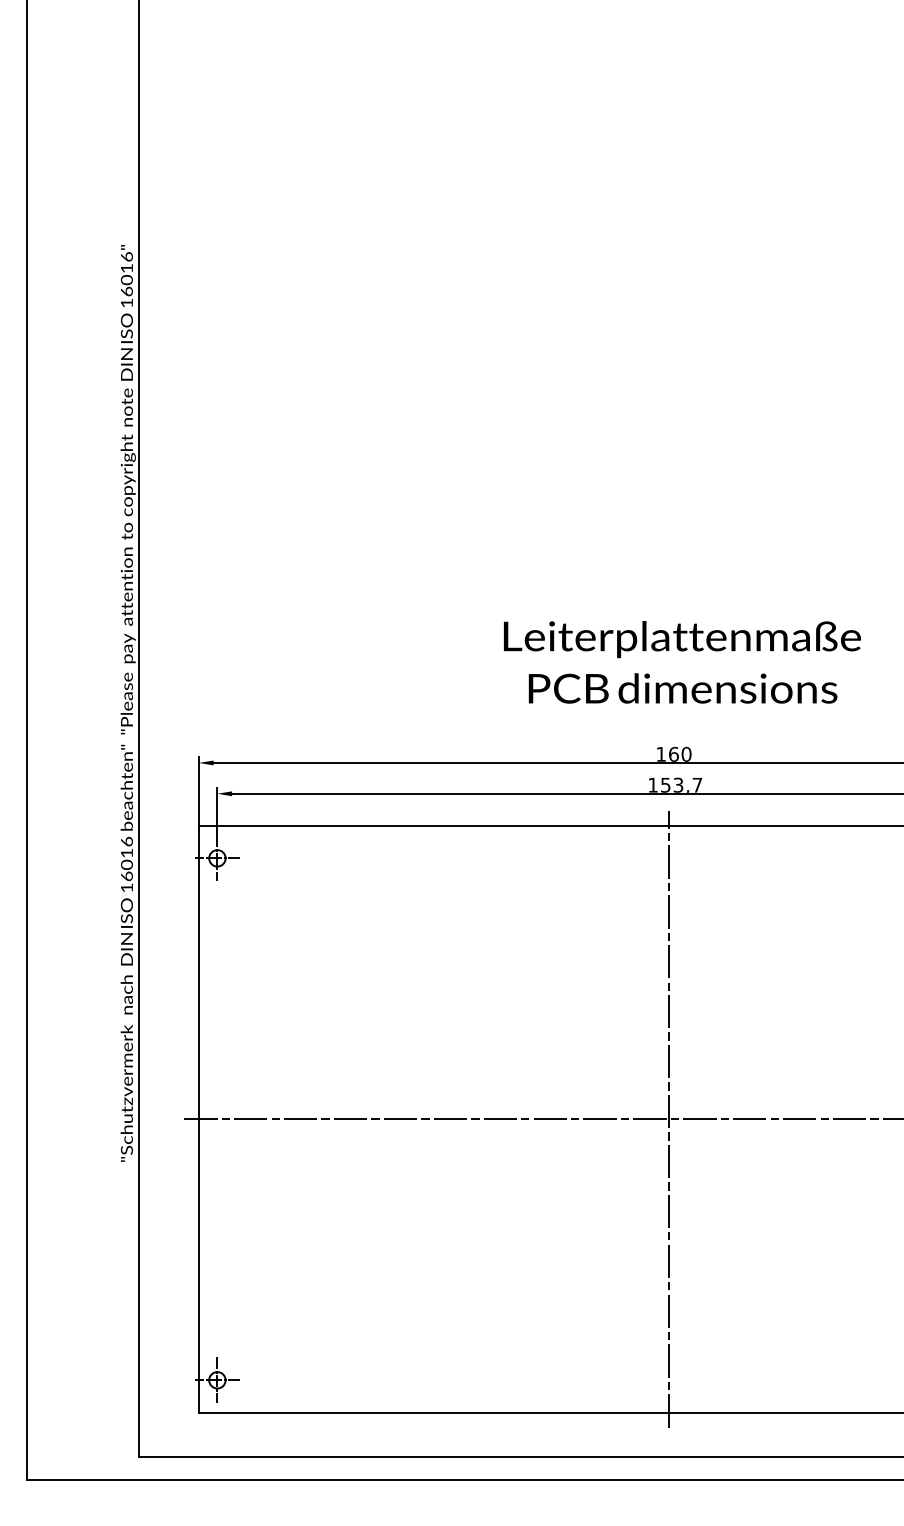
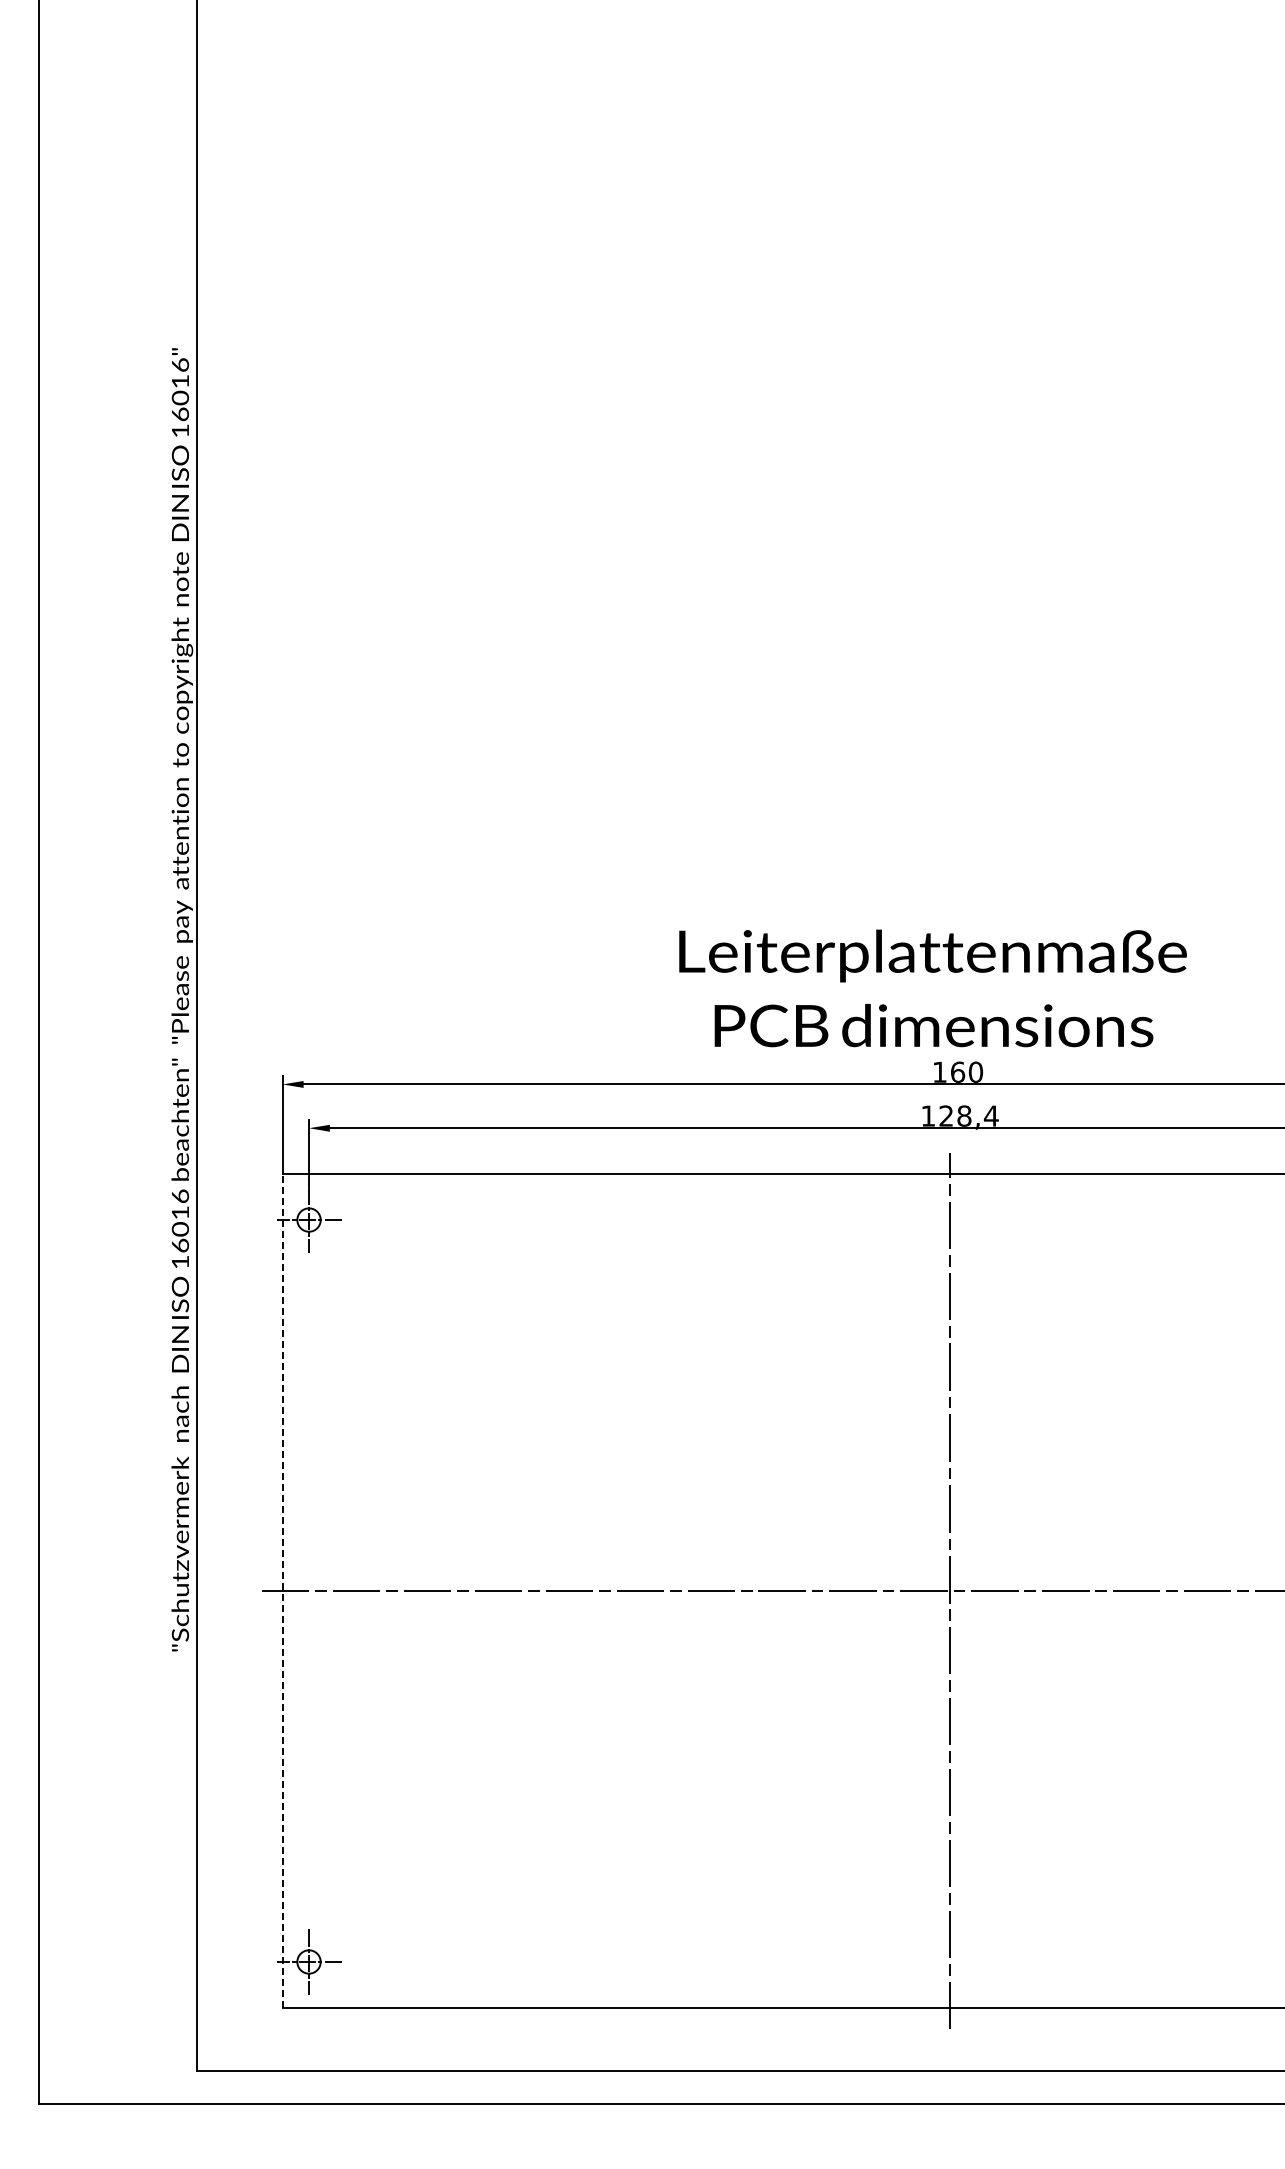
text: (682, 662) -> (932, 988), moved
text: (681, 784) -> (968, 1115), 153,7 -> 128,4
line: (198, 1118) -> (282, 1590), solid -> dashed

